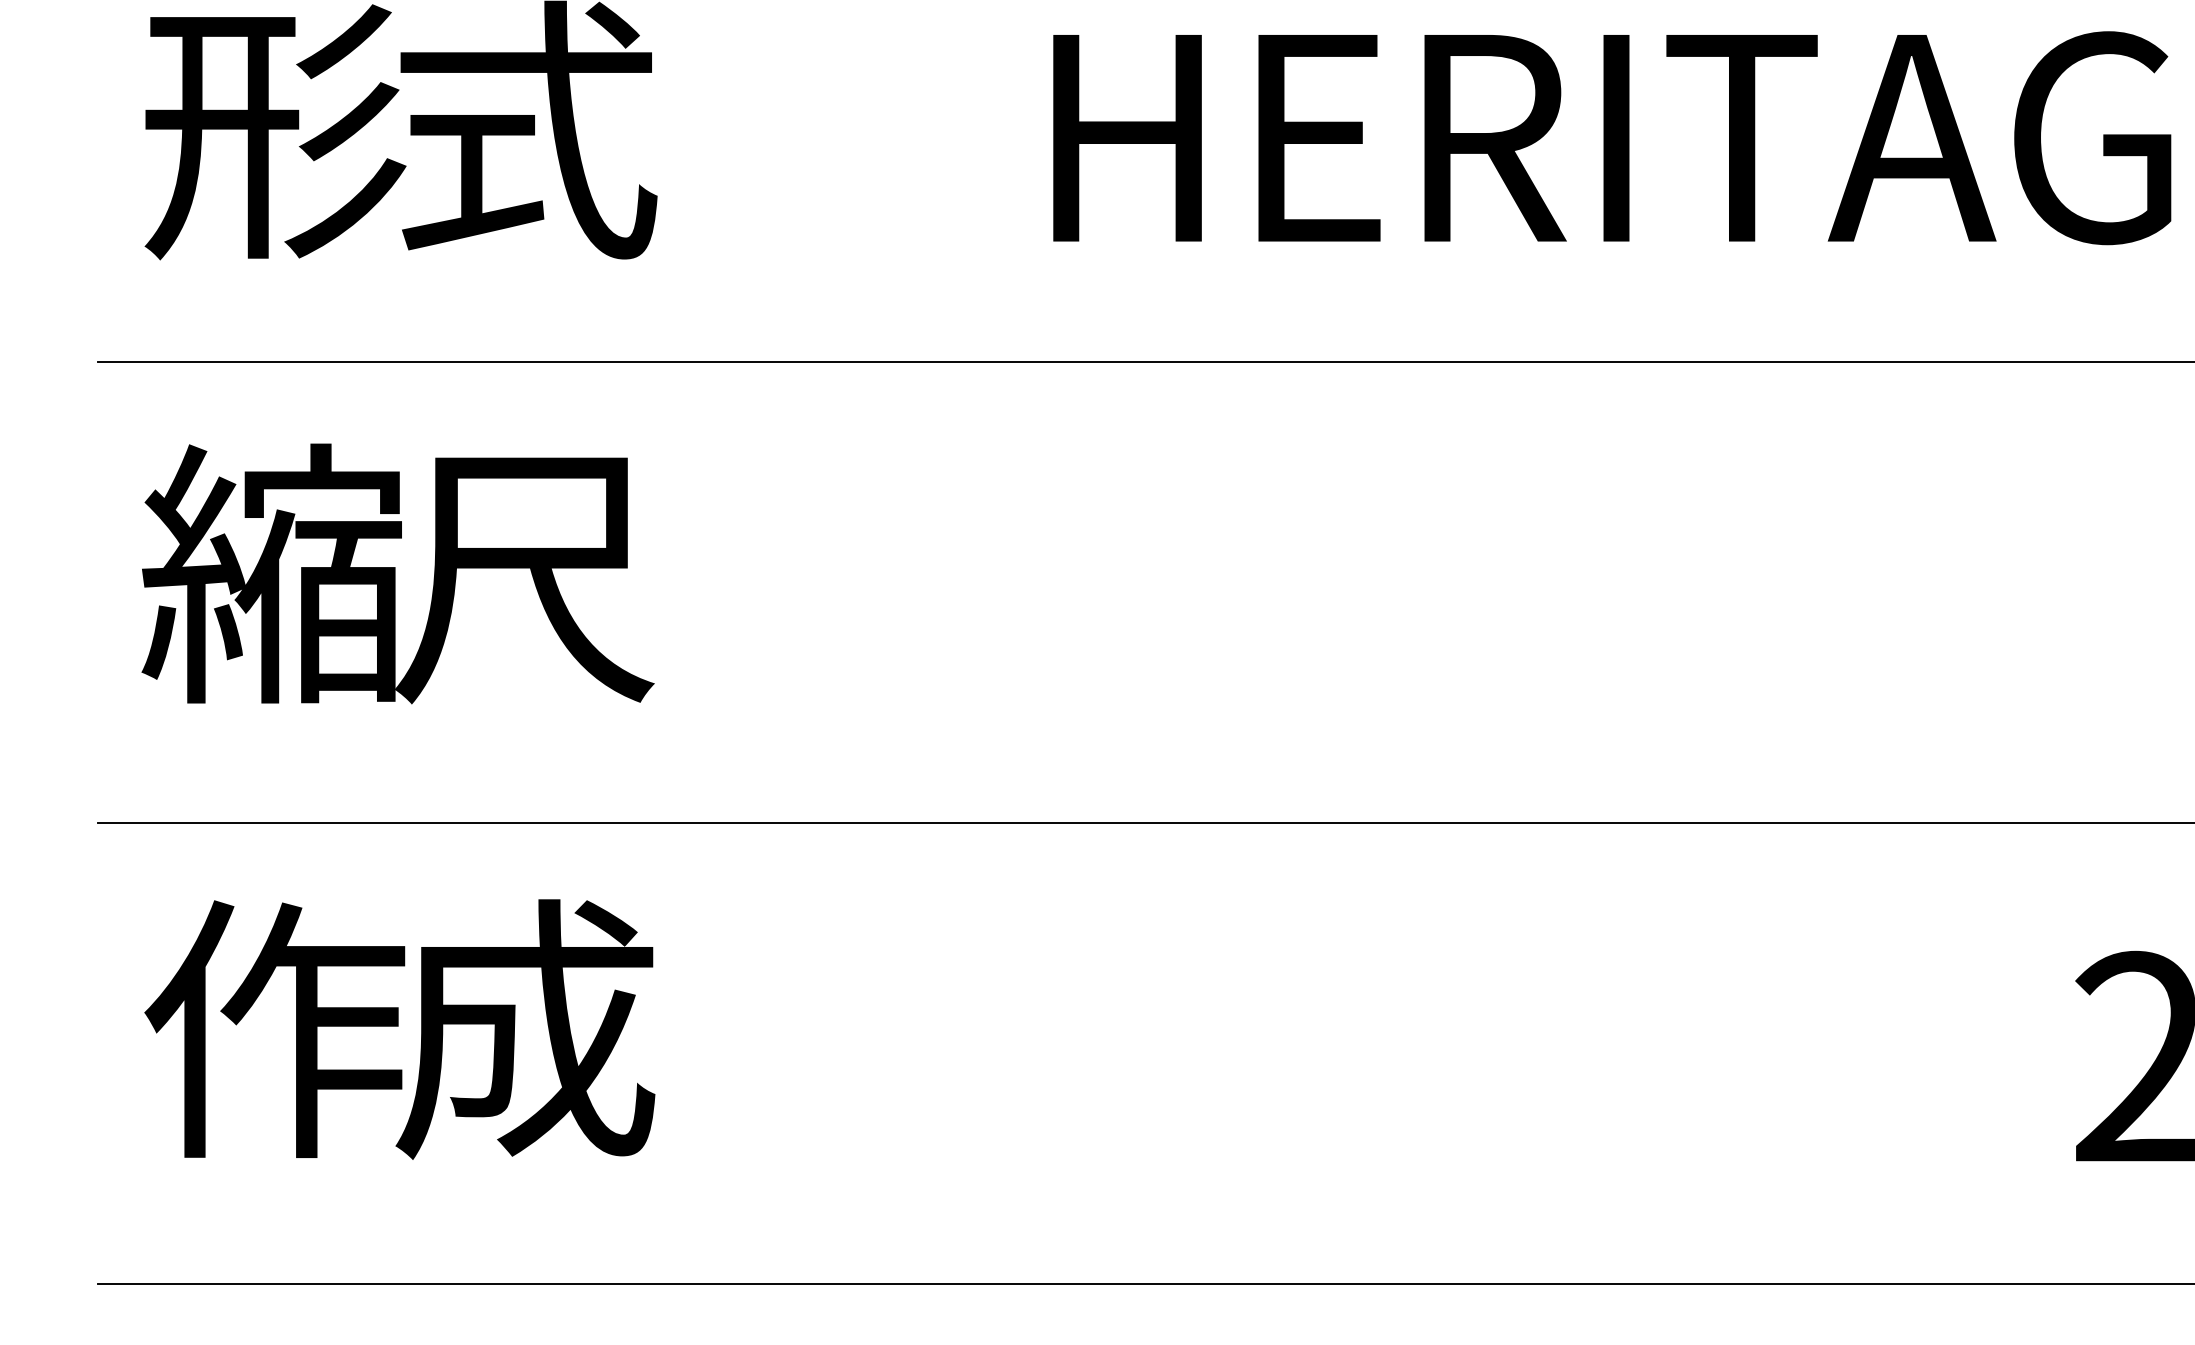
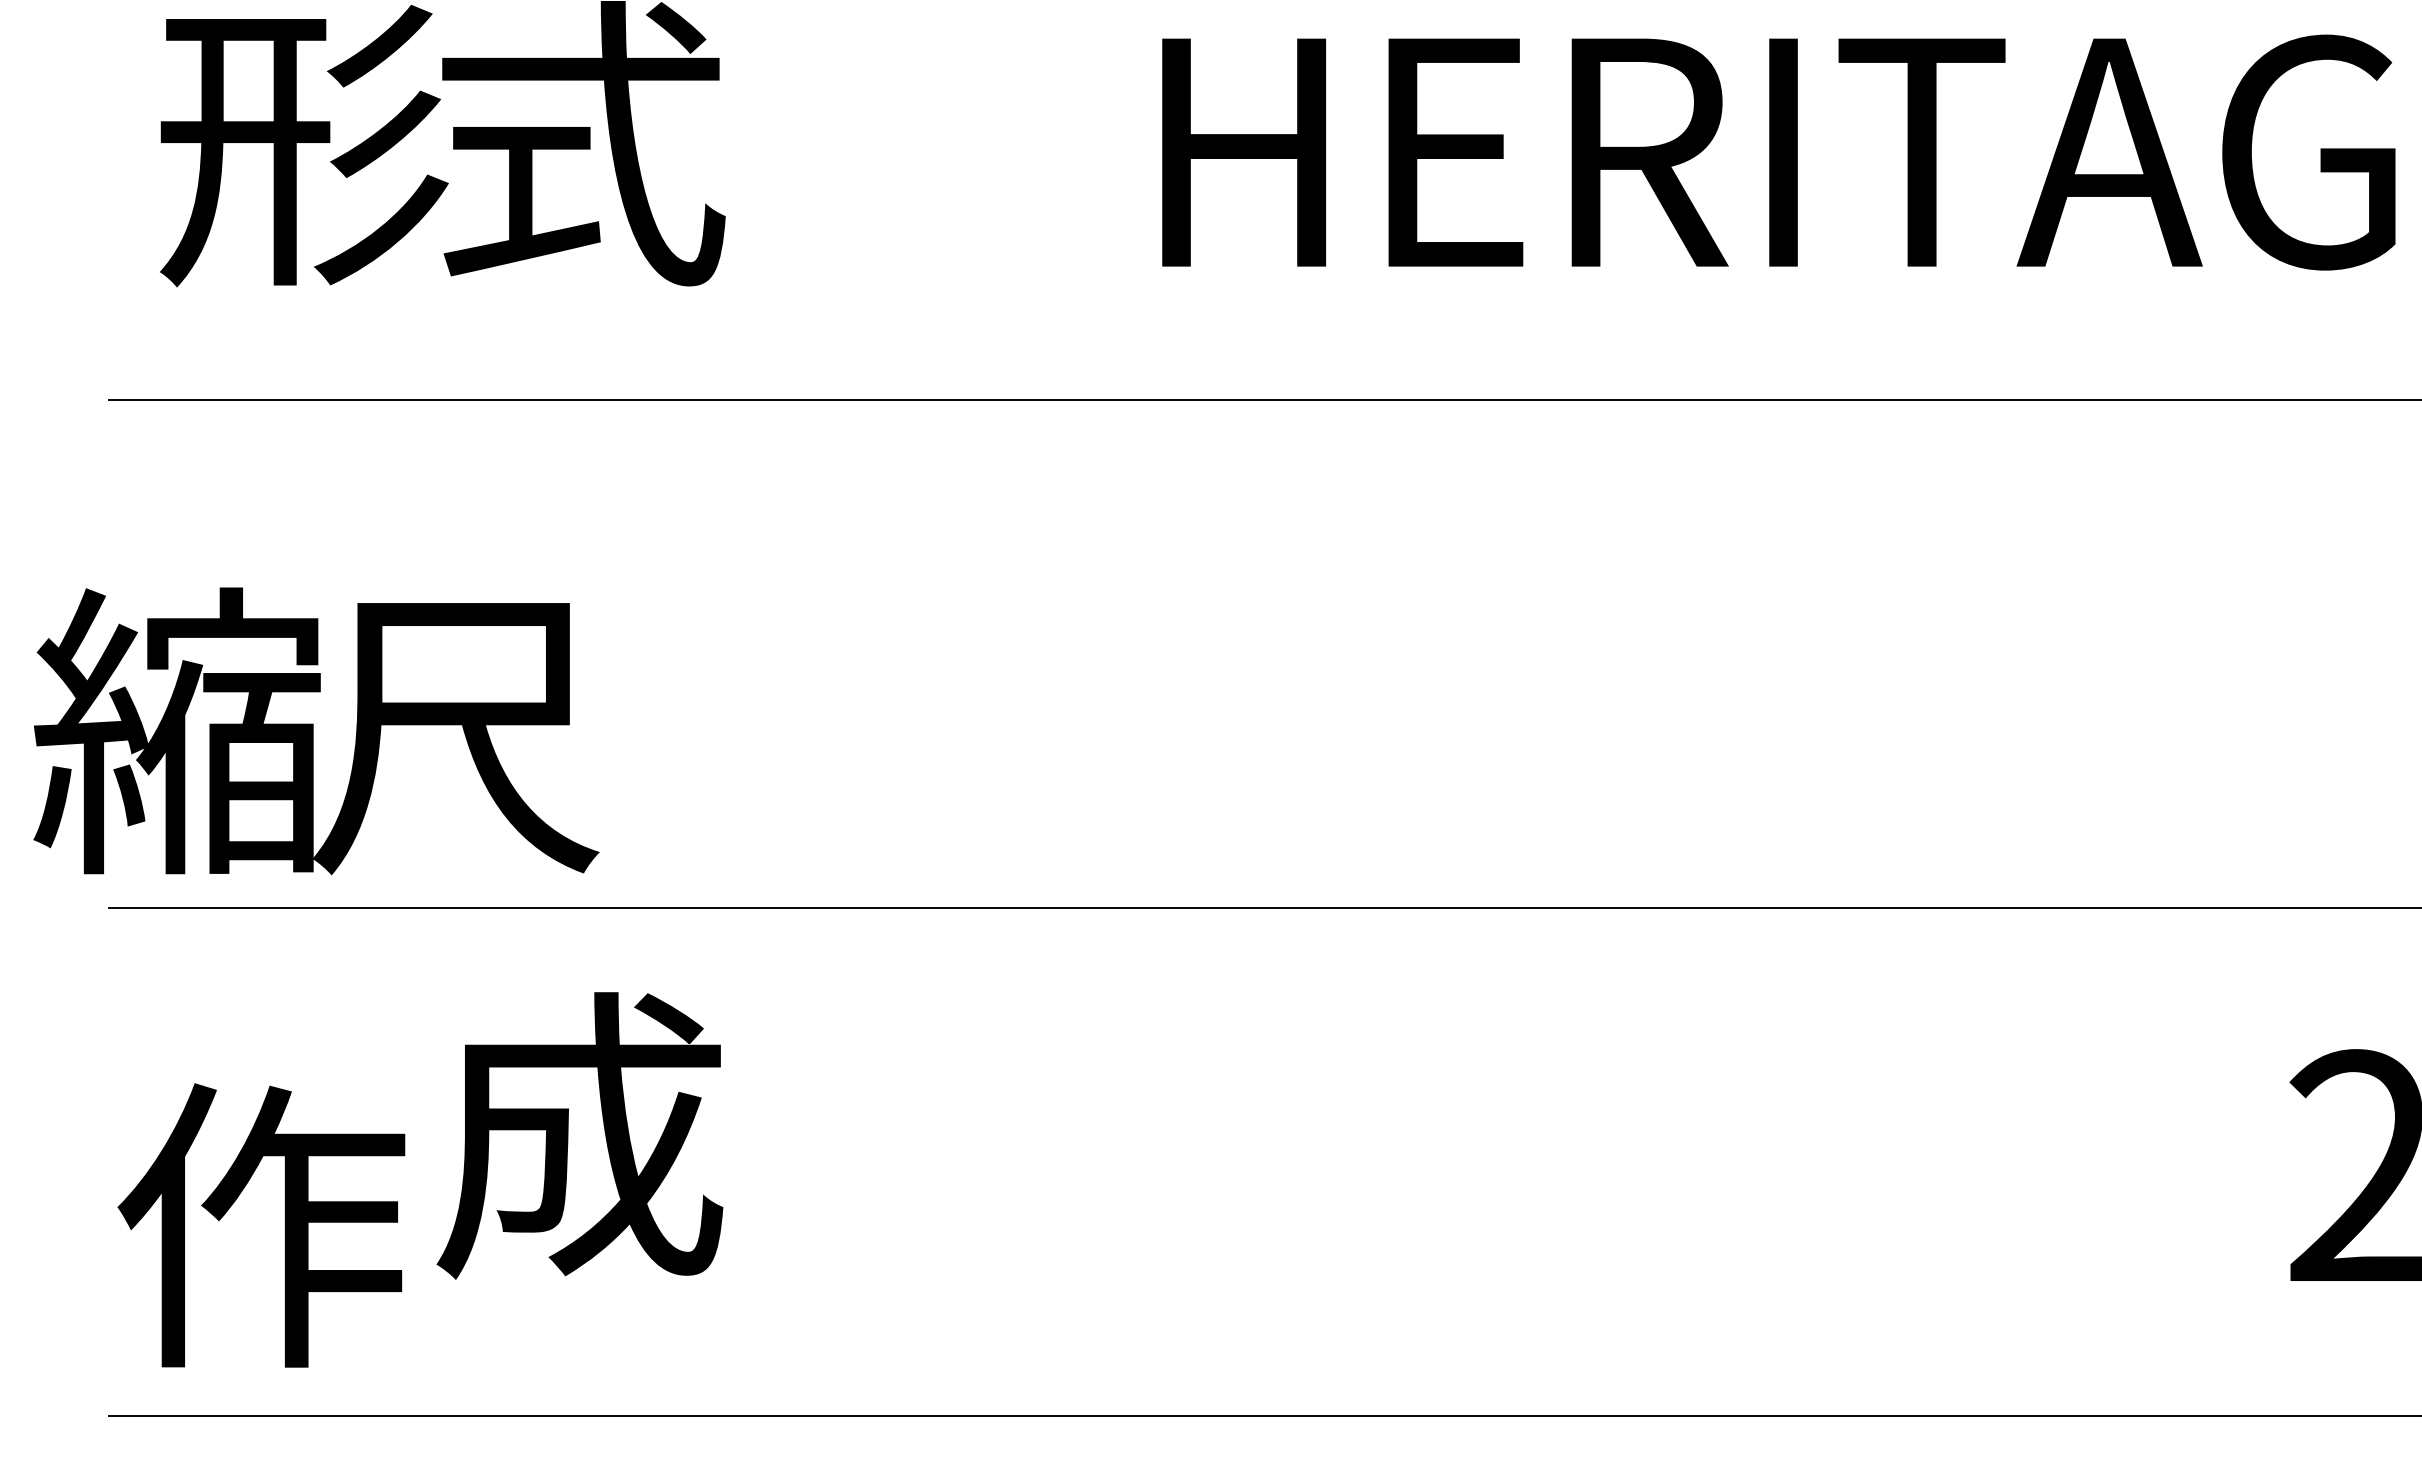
text: (398, 574) -> (316, 731), moved
text: (274, 1029) -> (261, 1225), moved

